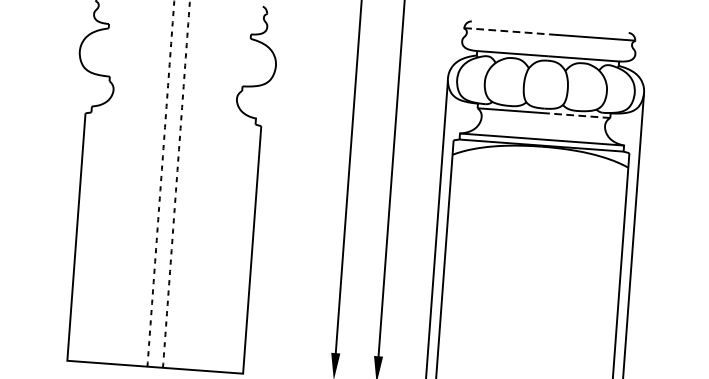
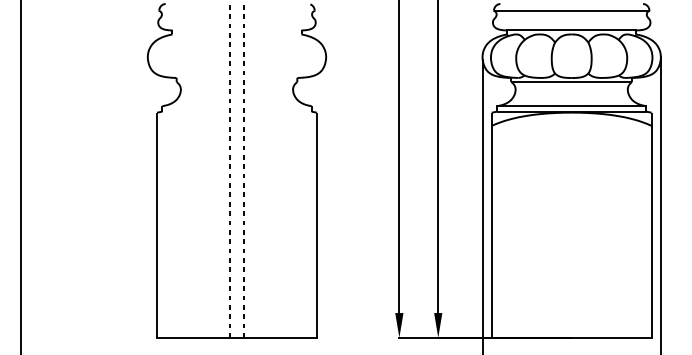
line: (506, 31) -> (532, 10), dashed -> solid
line: (576, 115) -> (601, 82), dashed -> solid

